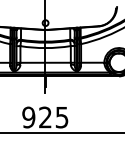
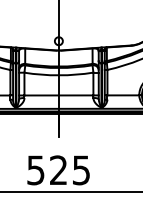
text: (28, 117) -> (35, 170), 925 -> 525

